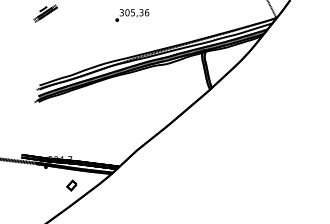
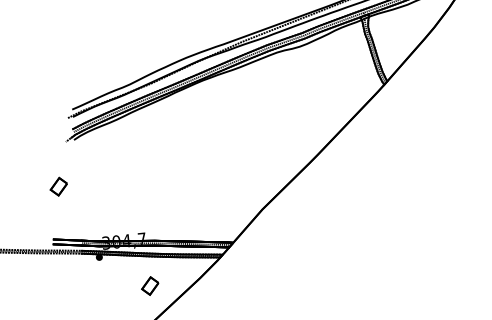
part: (27, 126) -> (58, 186), added

